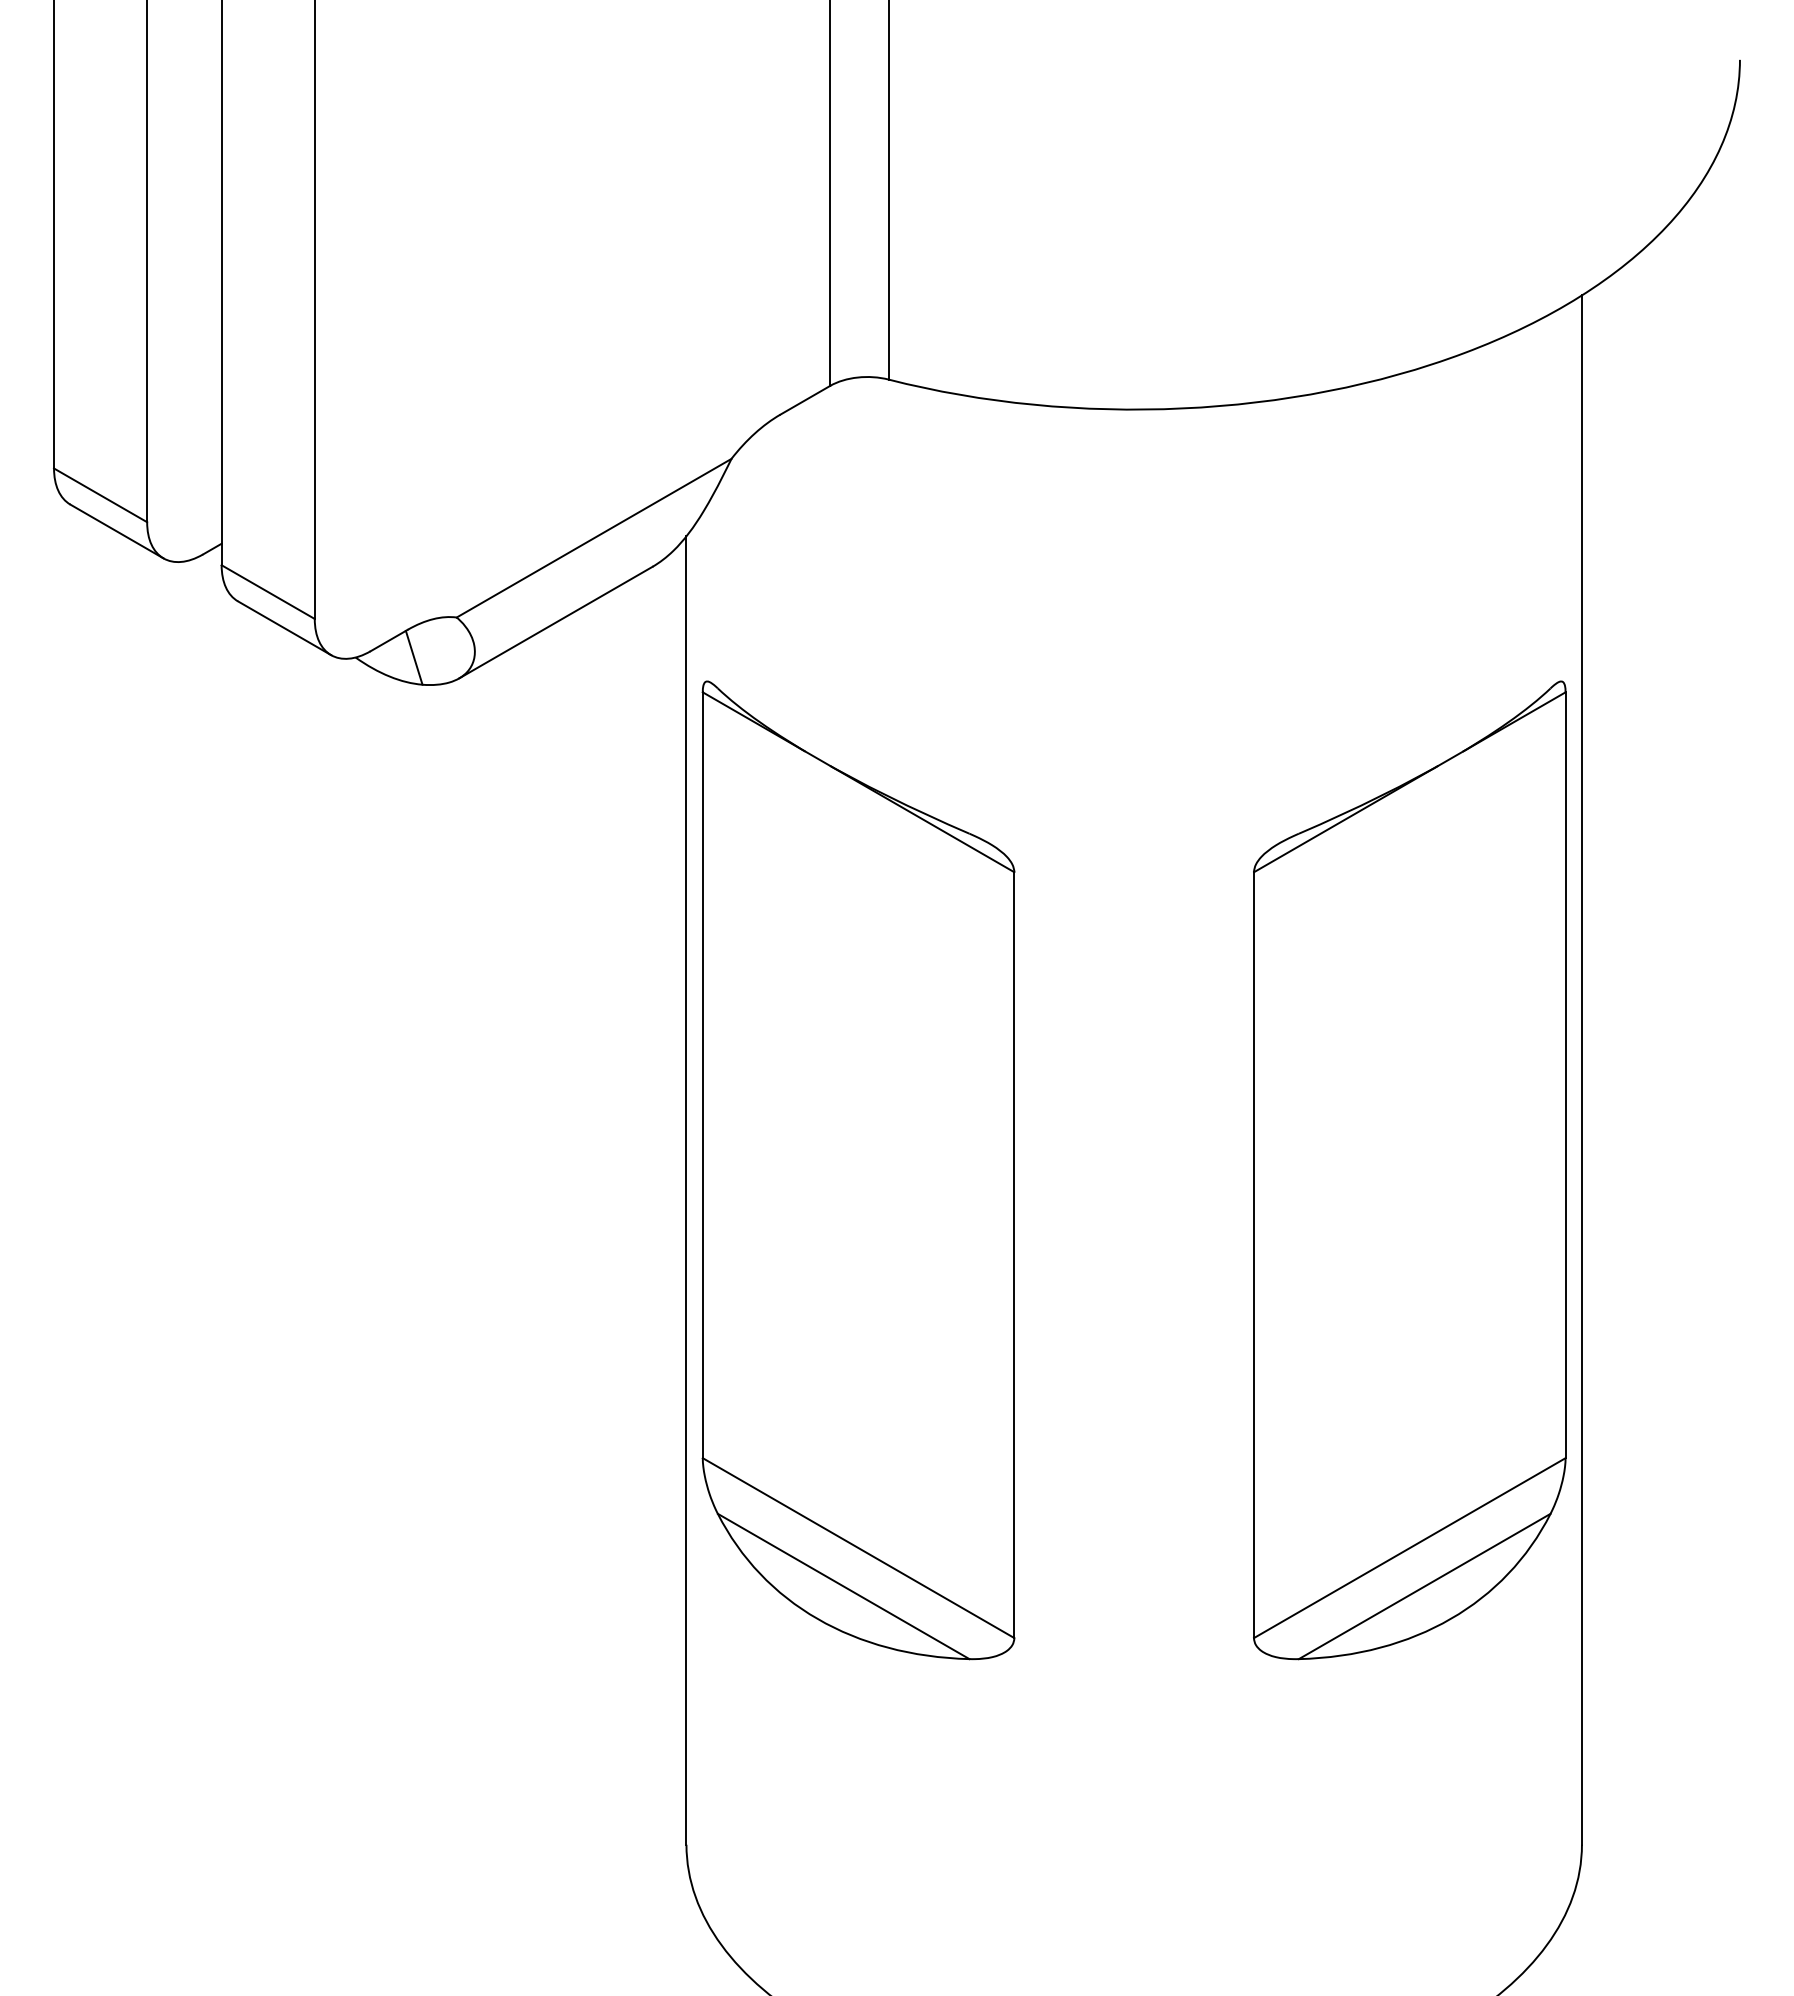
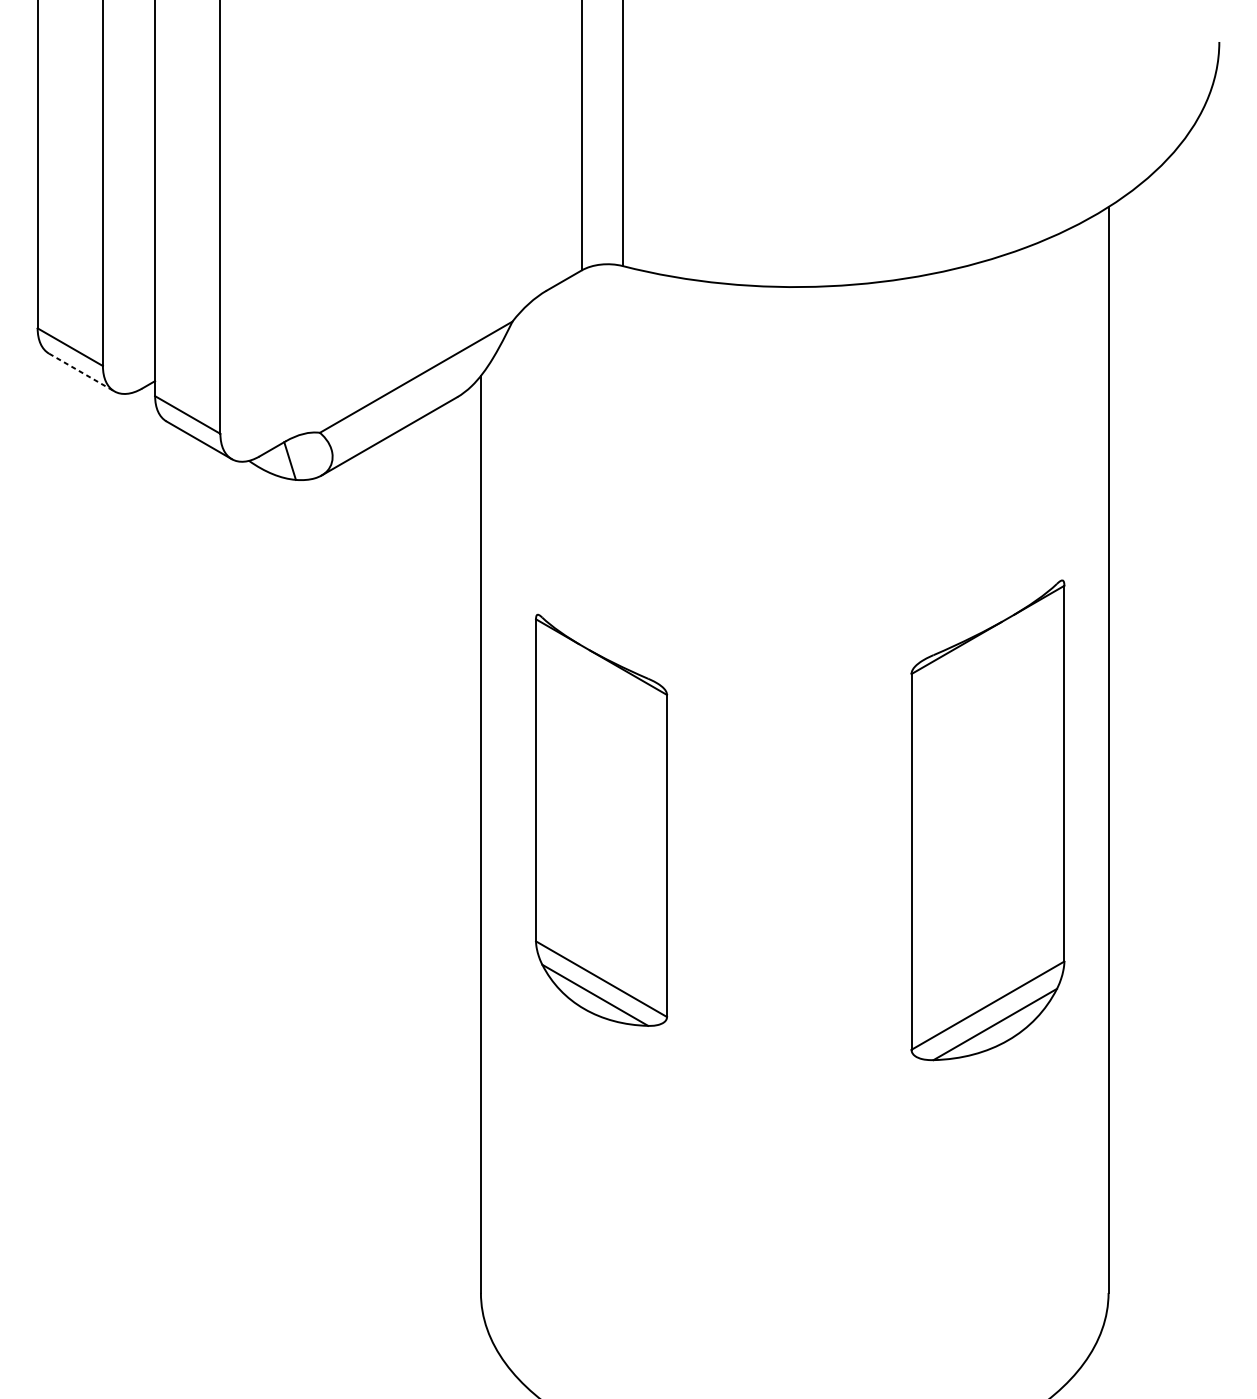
line: (116, 531) -> (81, 372), solid -> dashed
part: (858, 1170) -> (601, 820), size x0.6
part: (1409, 1170) -> (987, 820), size x0.7

